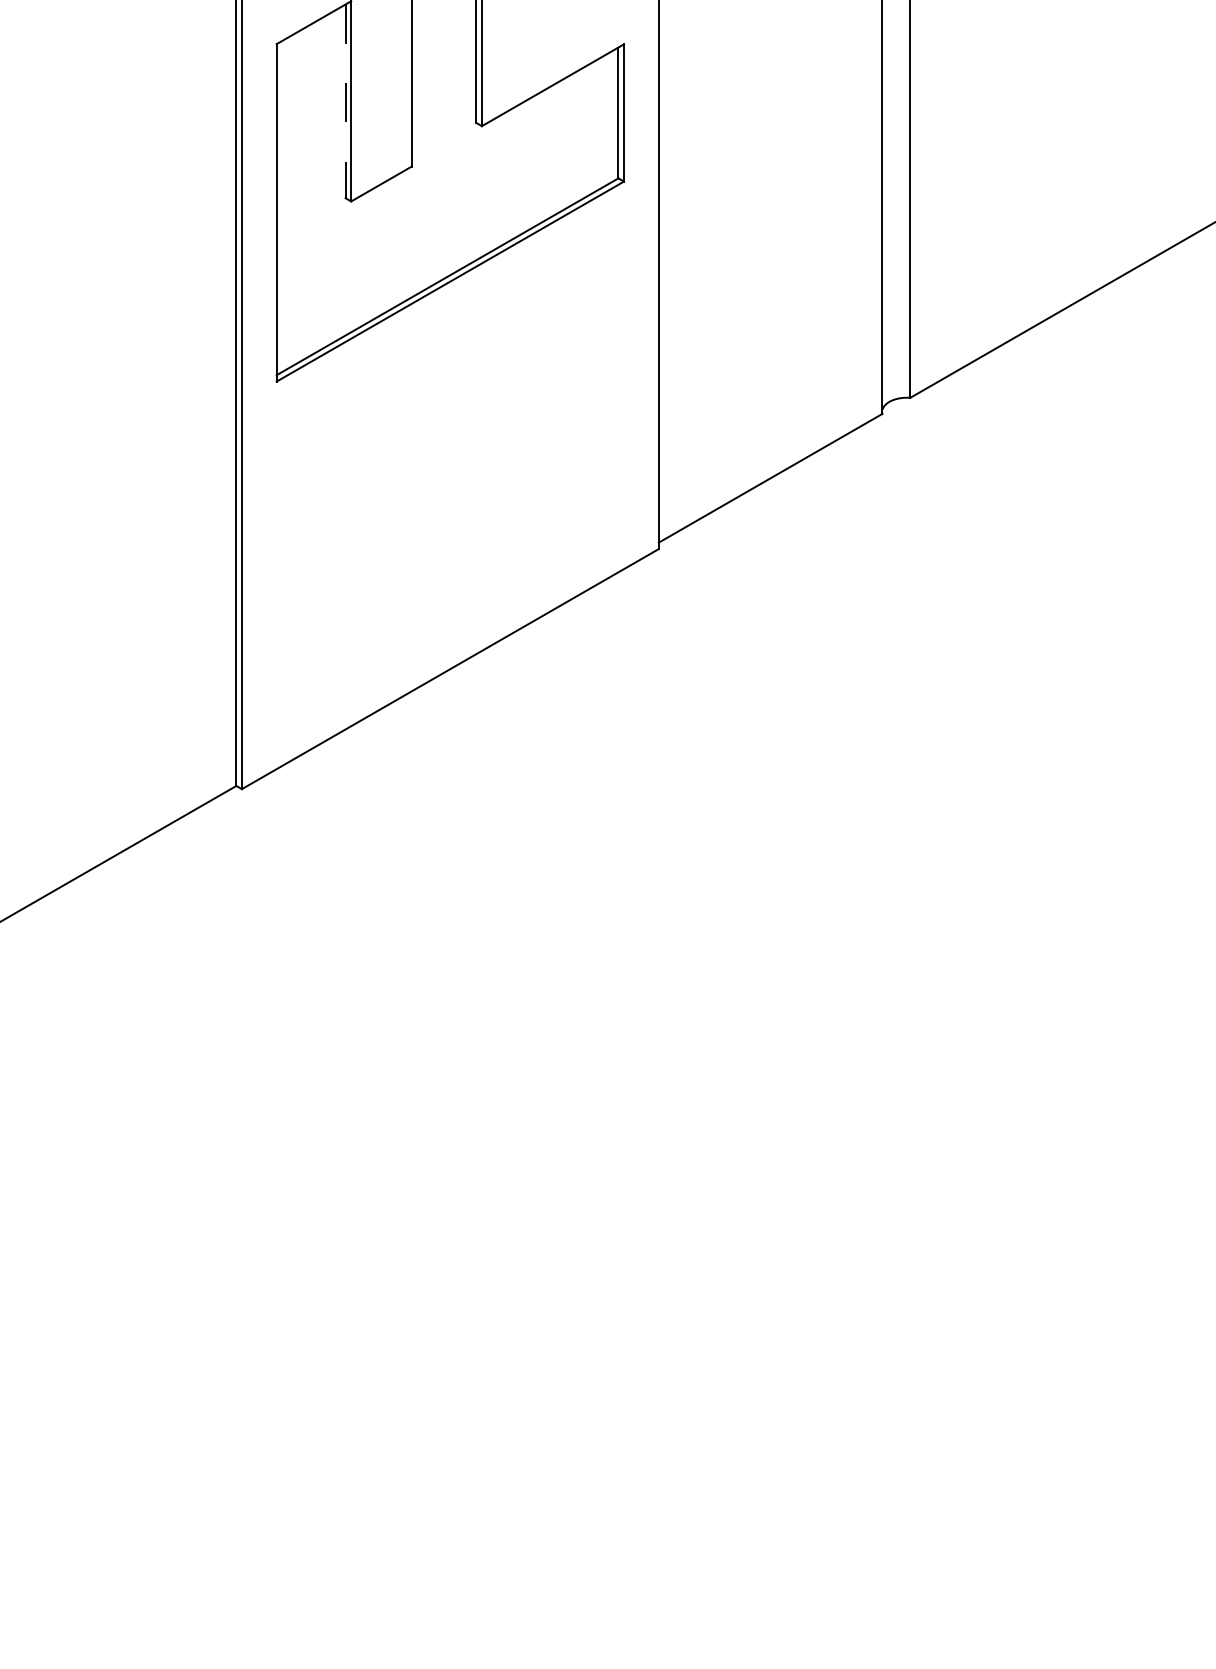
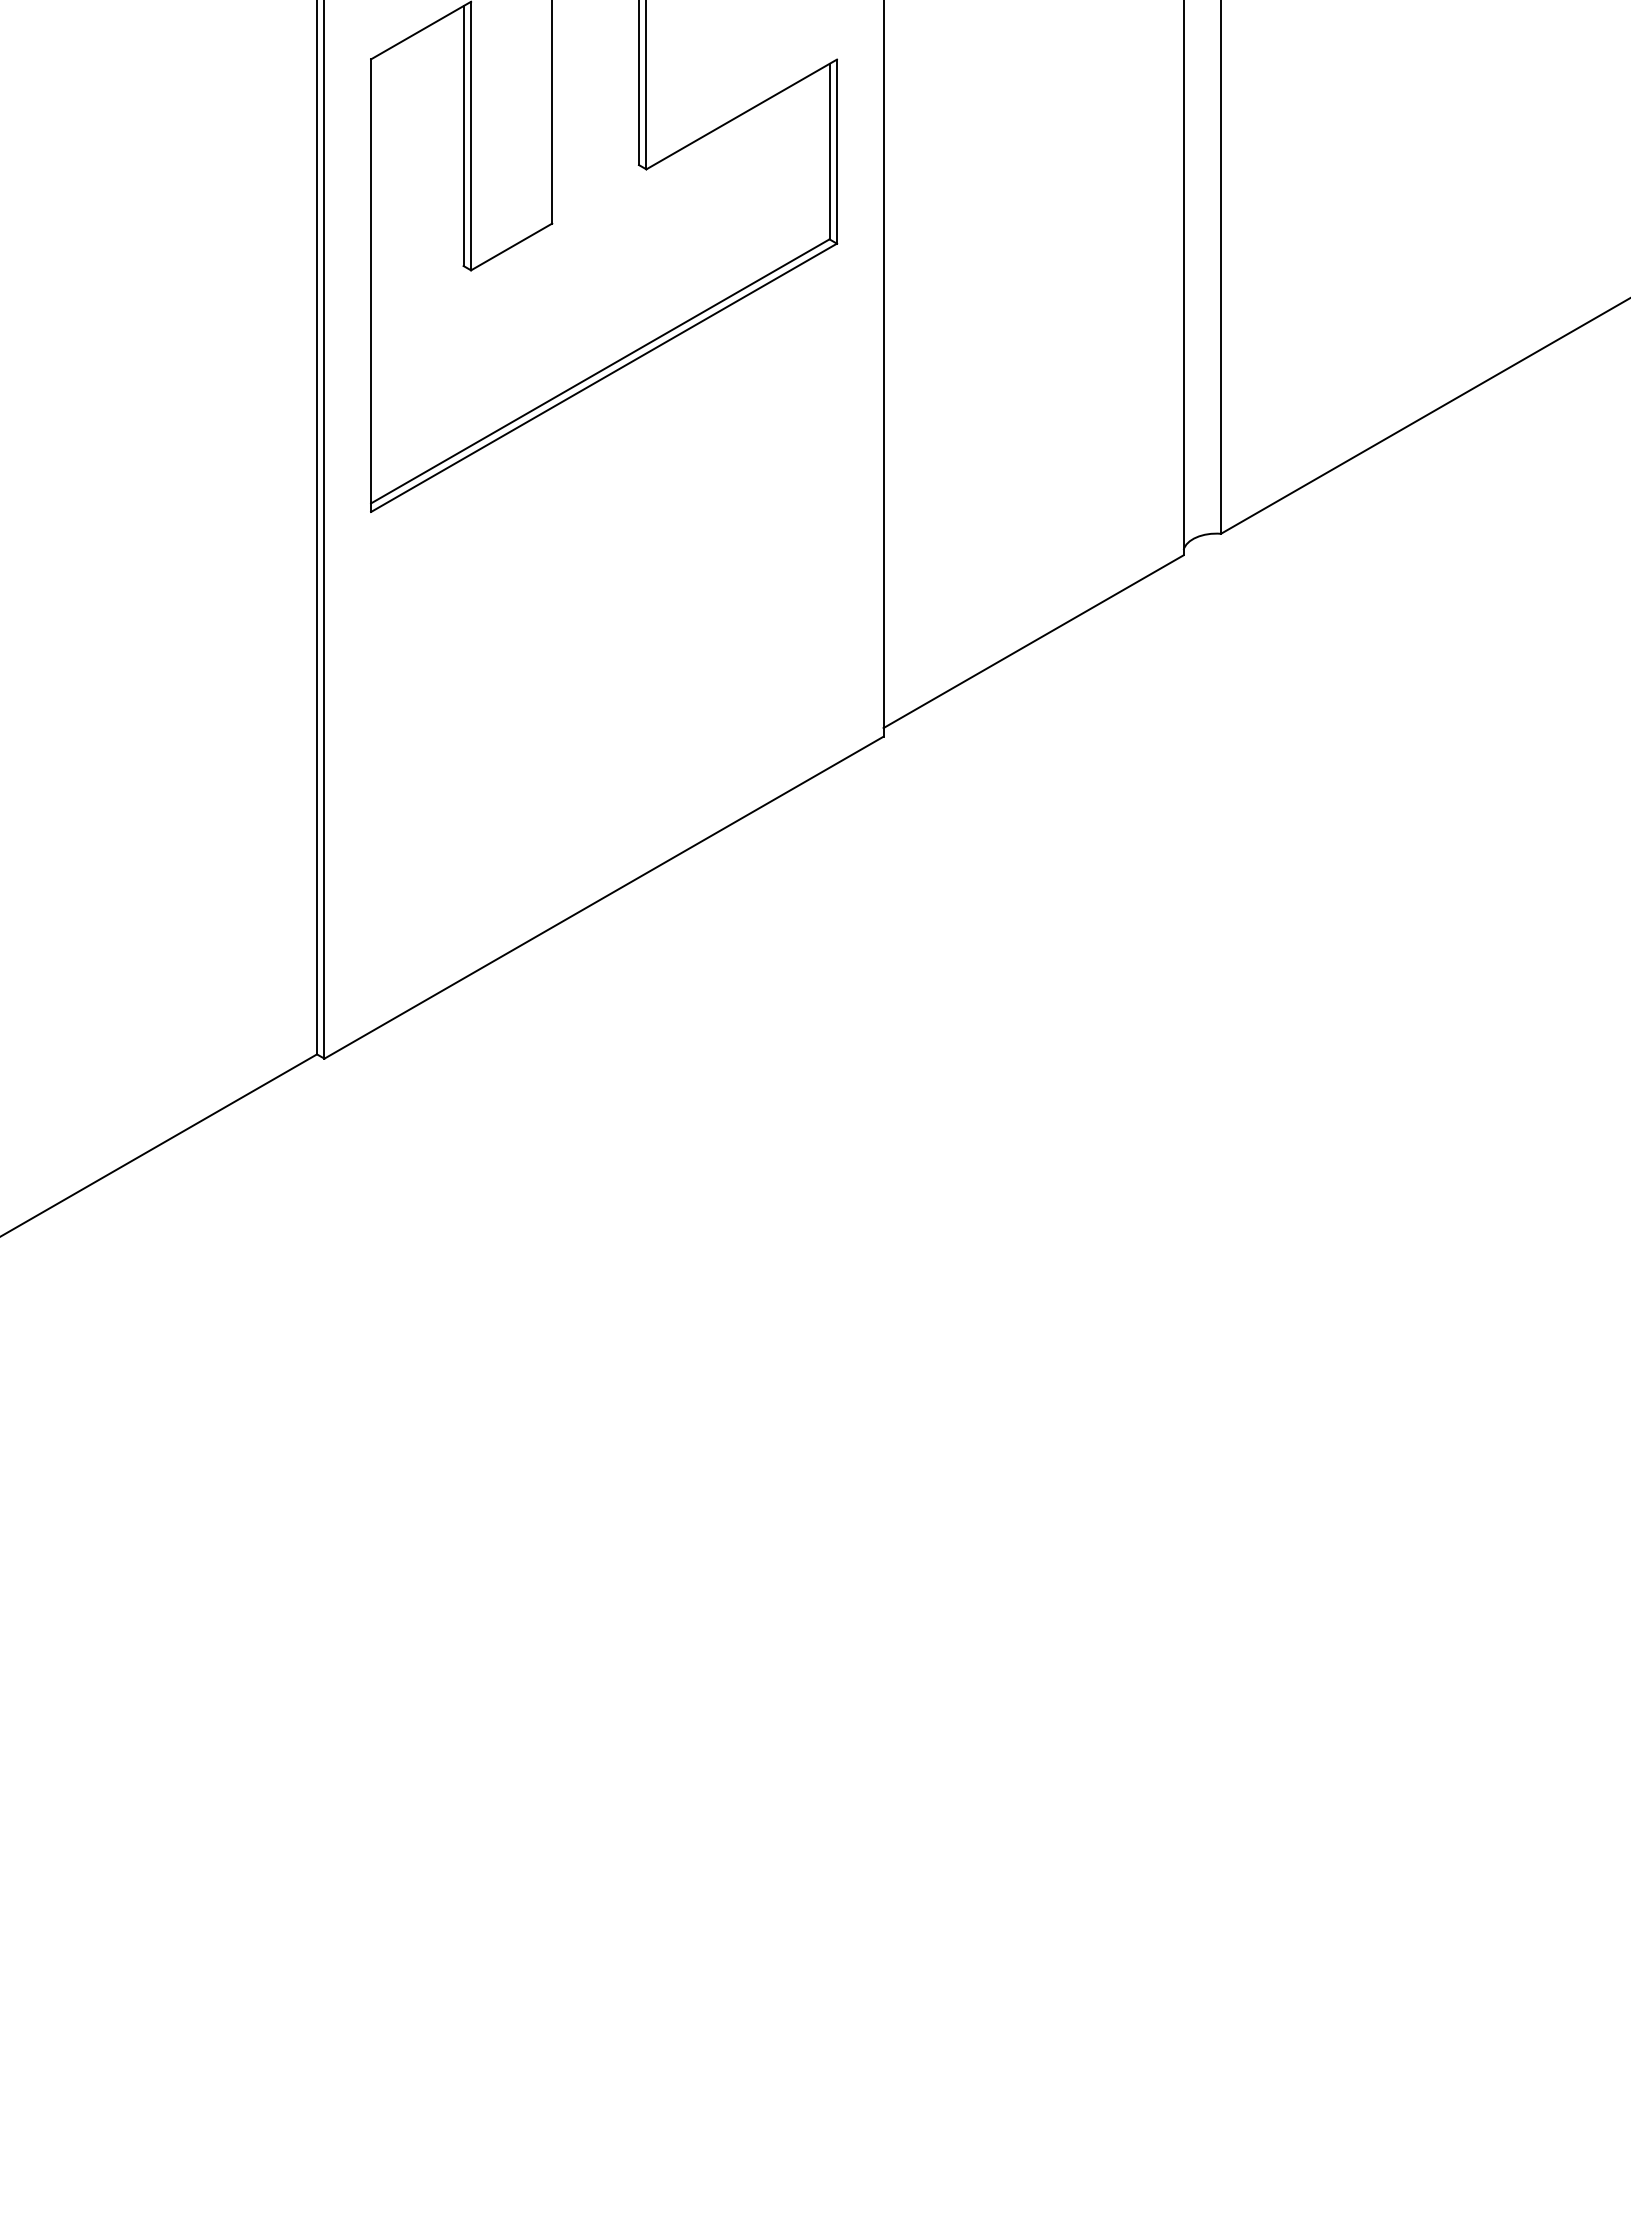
line: (345, 101) -> (463, 136), dashed -> solid

